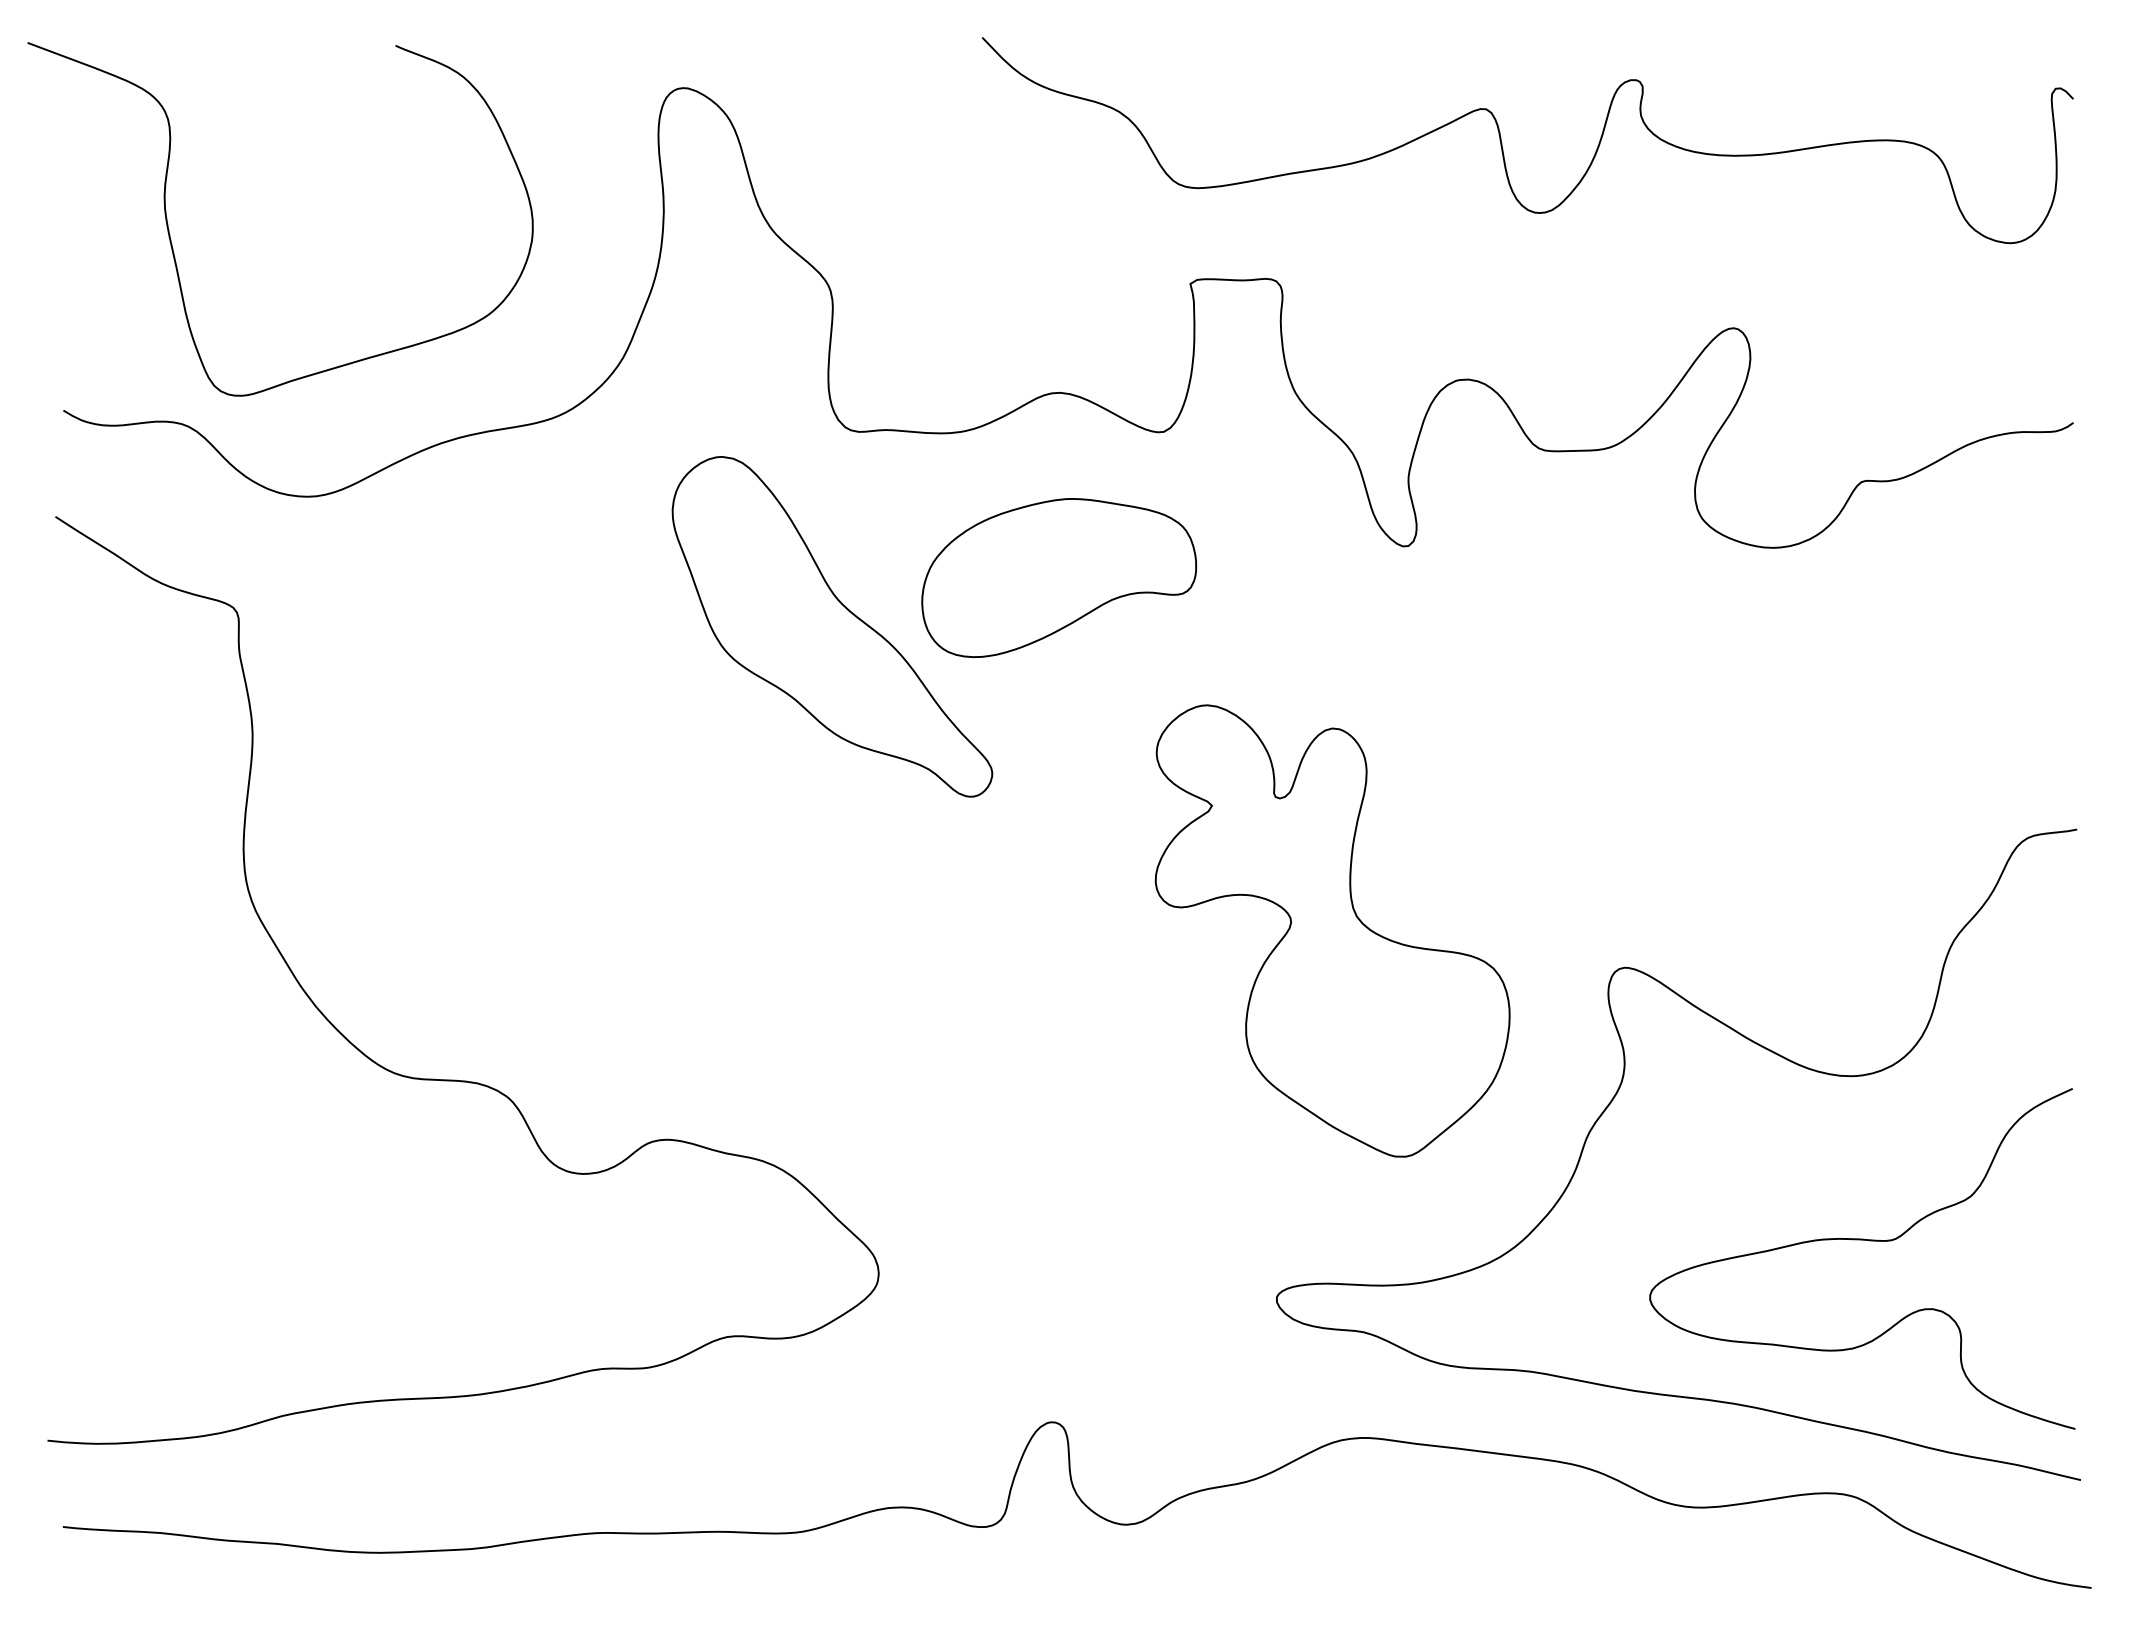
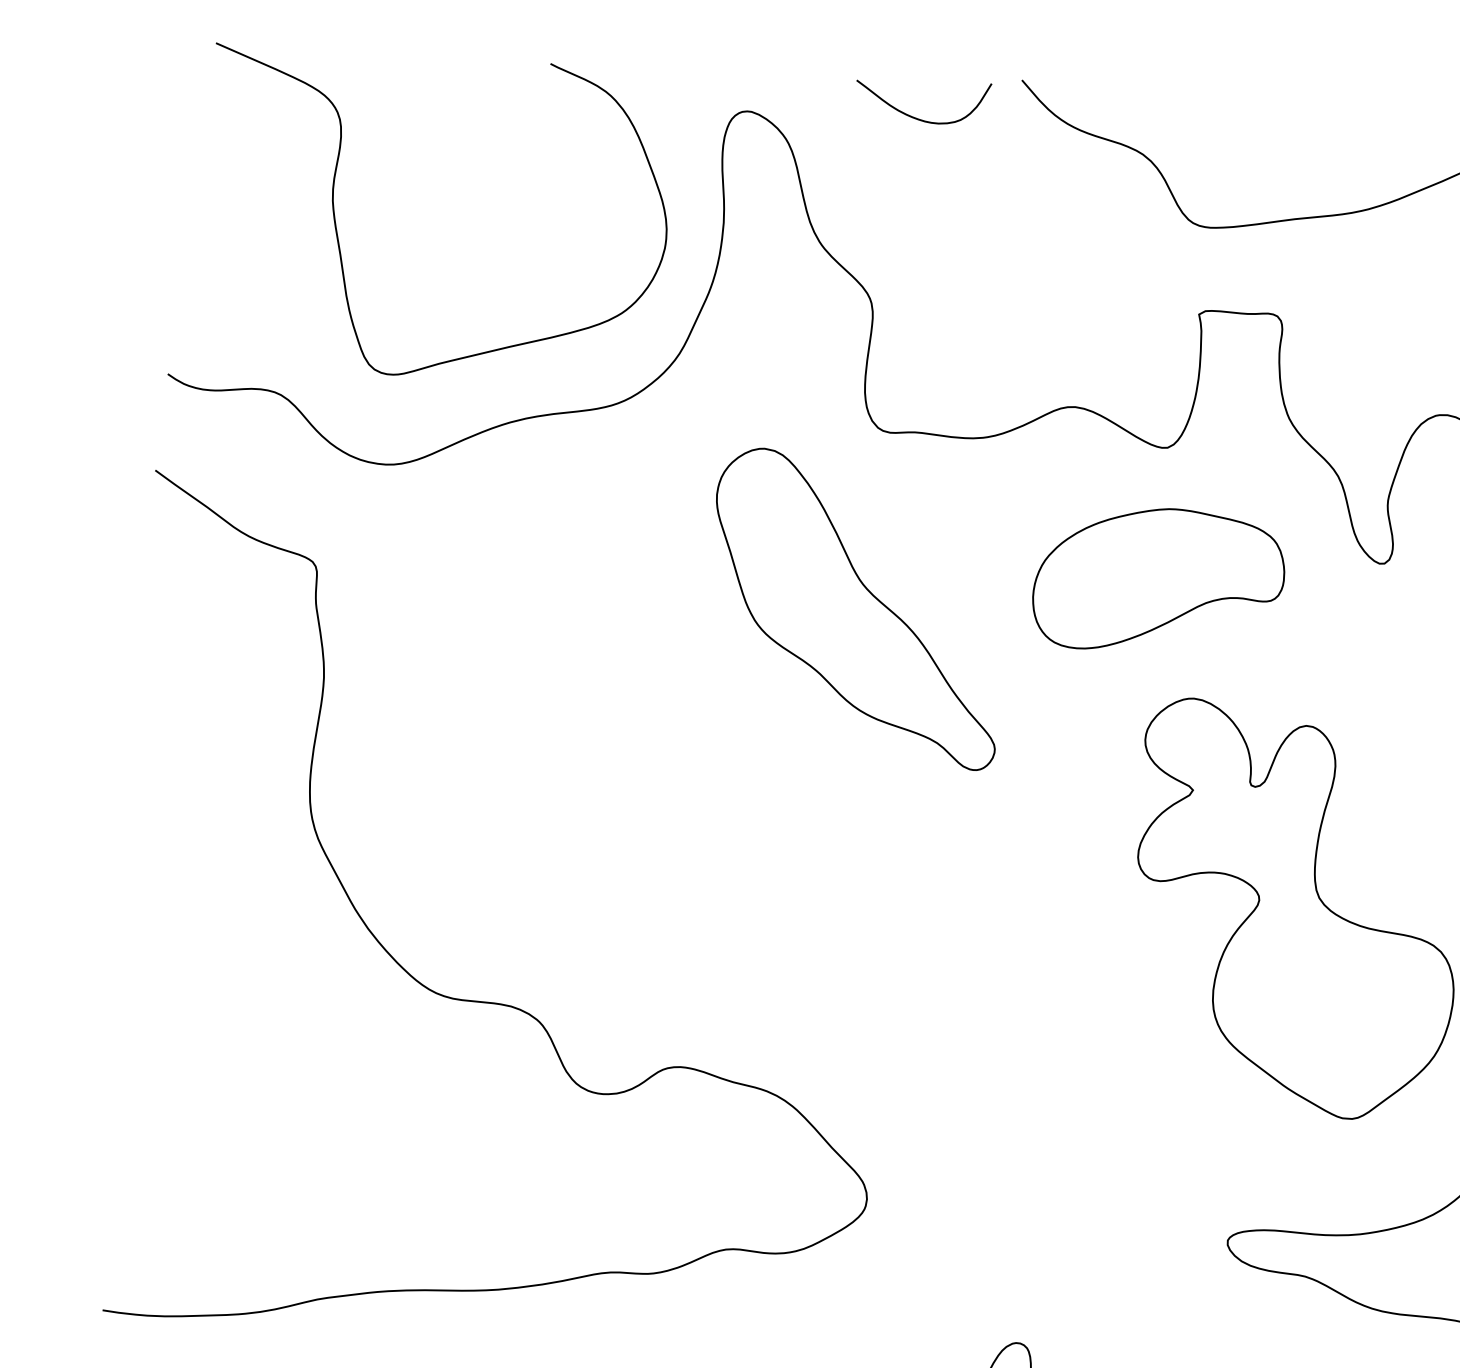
curve: (867, 84) -> (915, 117), added
curve: (171, 239) -> (337, 229), moved
part: (1058, 577) -> (1158, 580), moved

